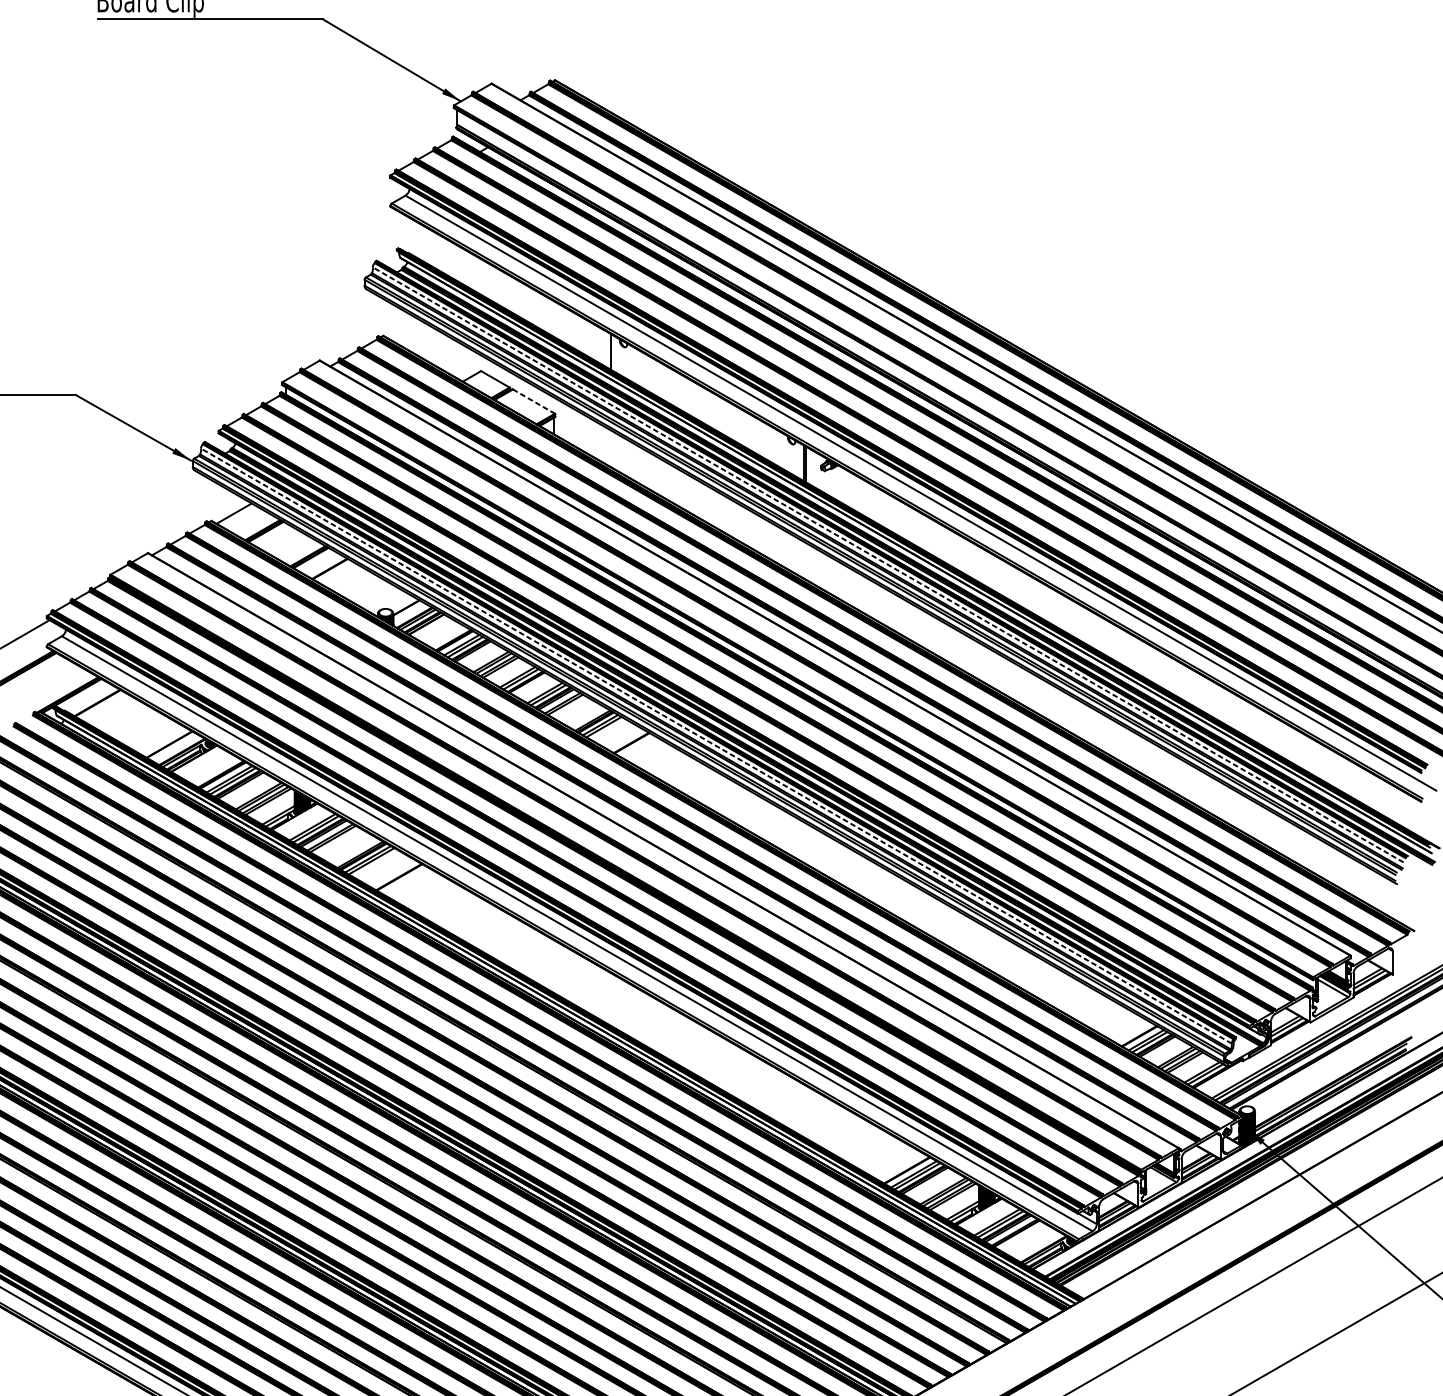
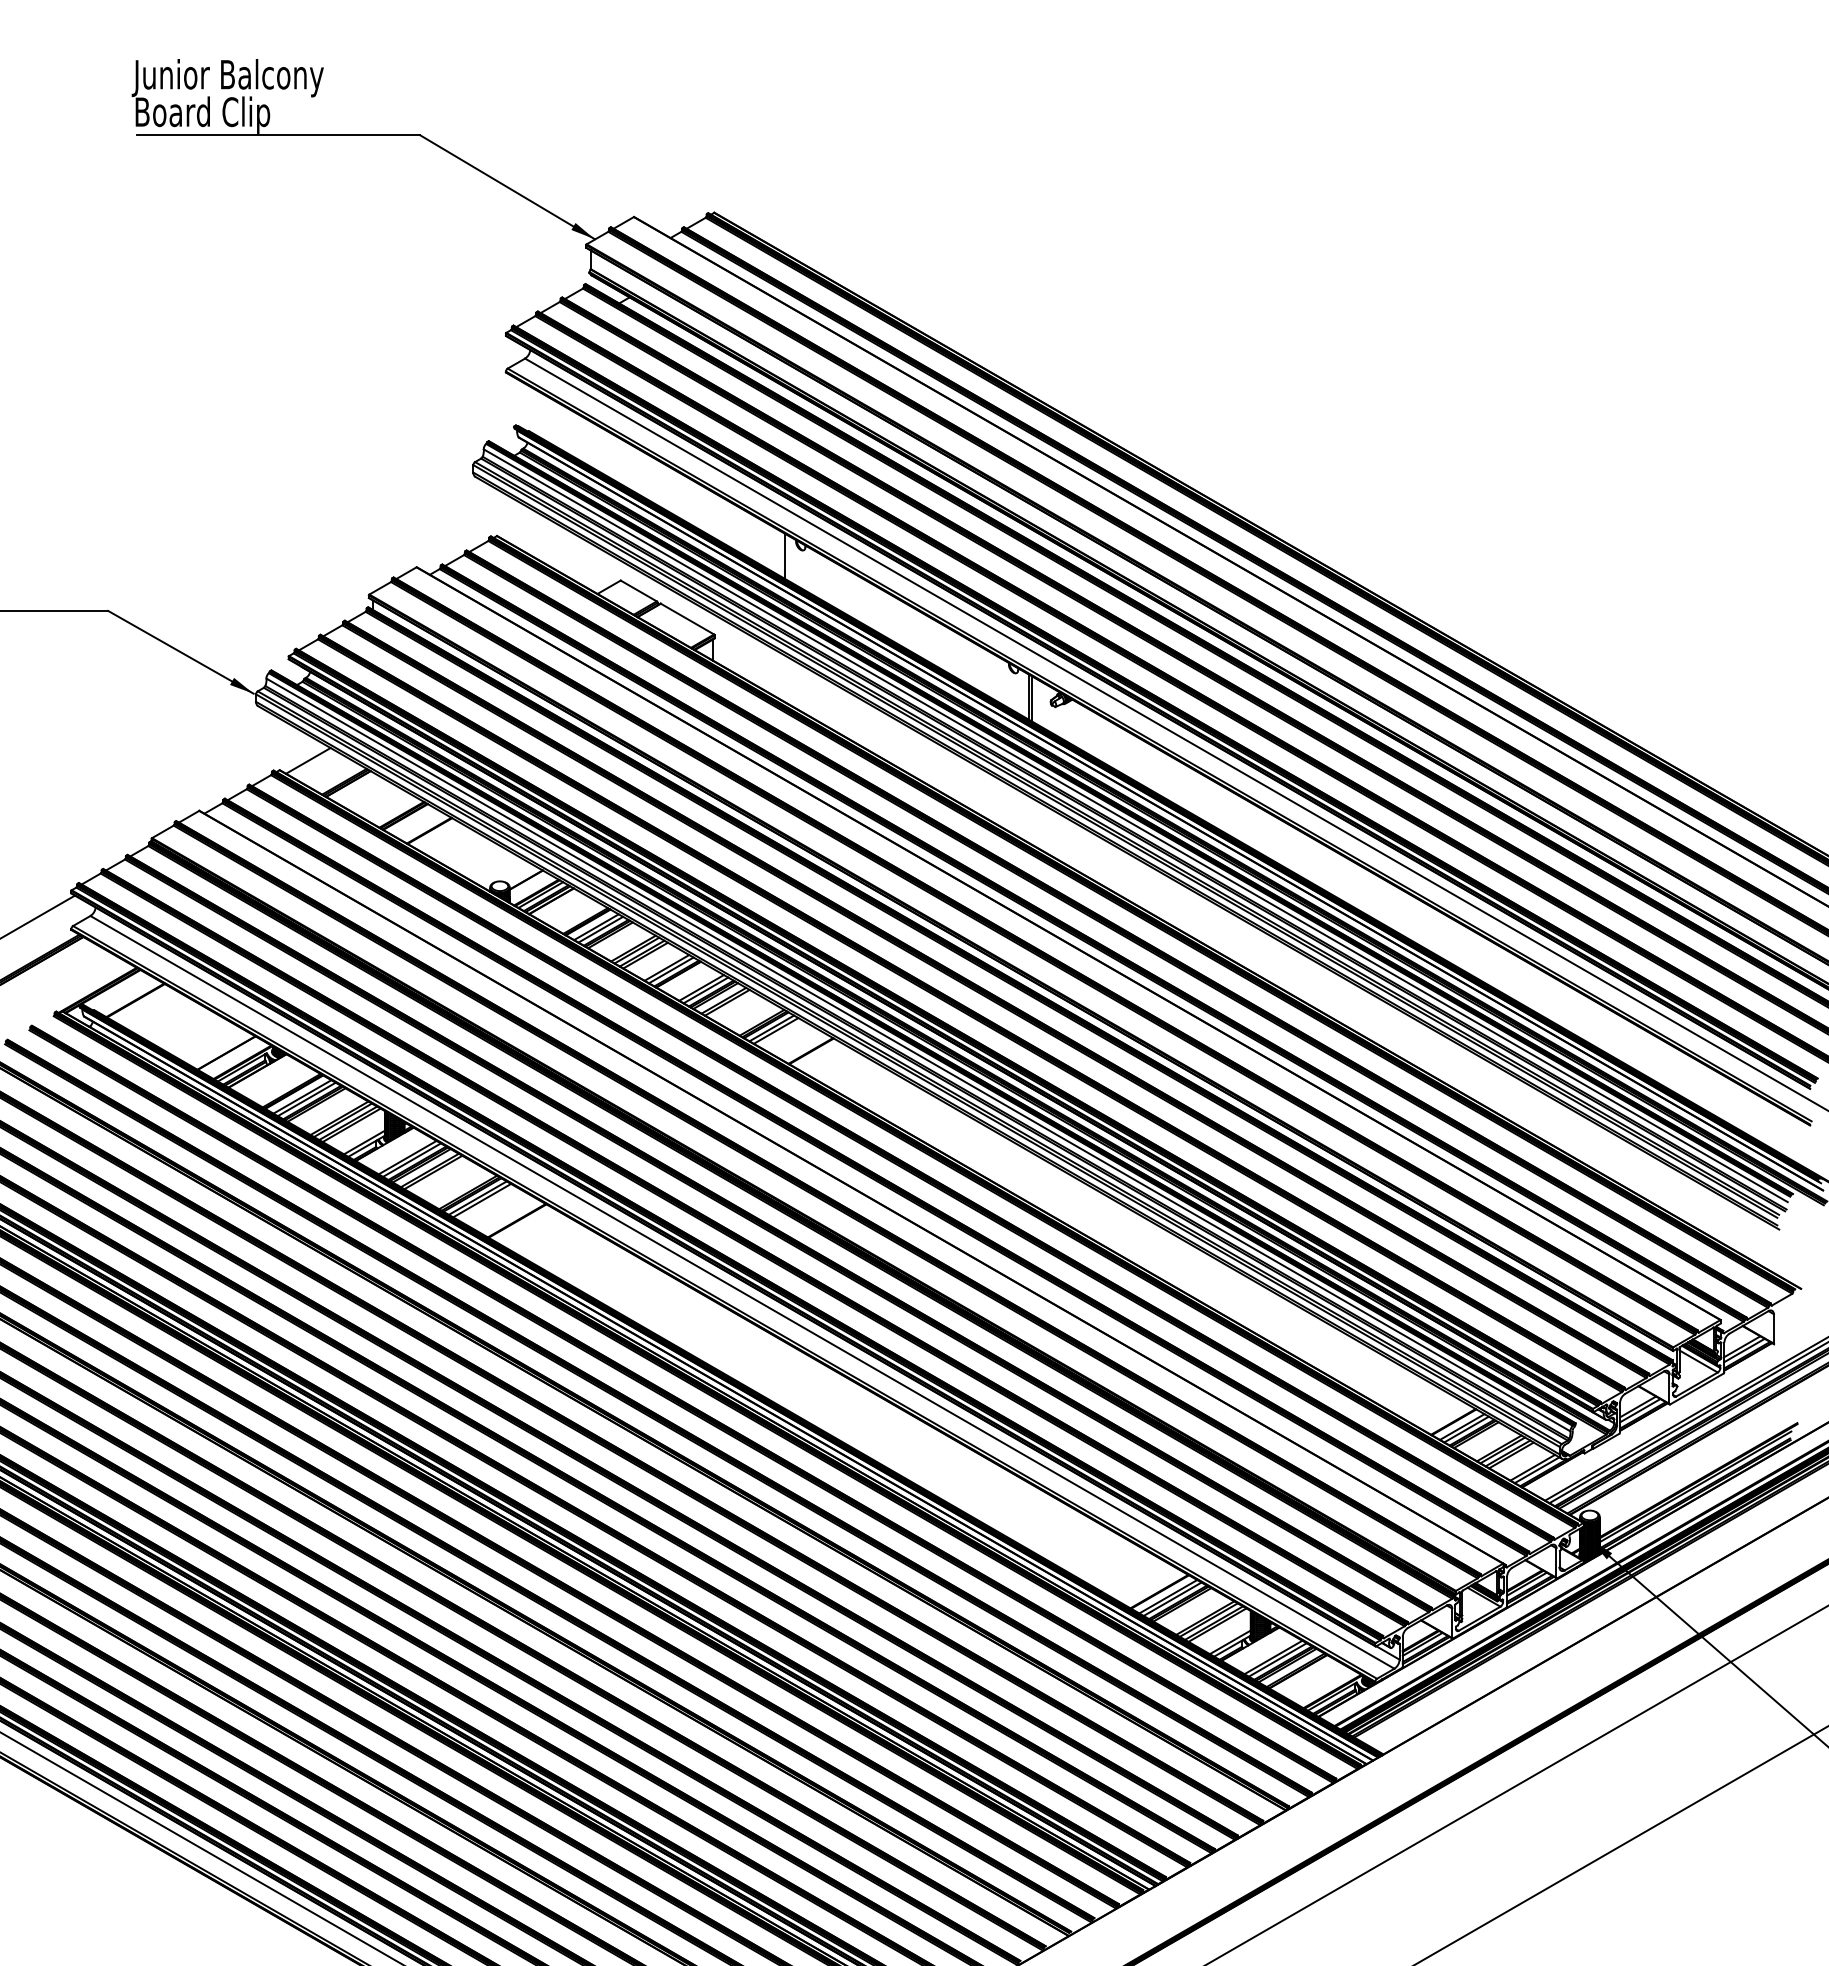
line: (533, 401) -> (687, 619), dashed -> solid
line: (888, 564) -> (1135, 825), dashed -> solid
line: (716, 746) -> (918, 1055), dashed -> solid

